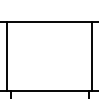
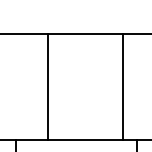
line: (7, 56) -> (48, 86), moved
line: (92, 56) -> (123, 86), moved

